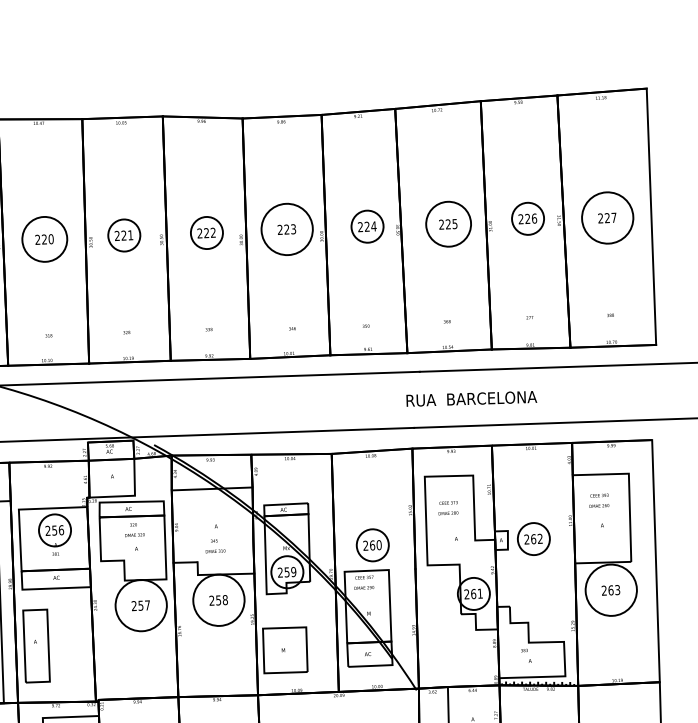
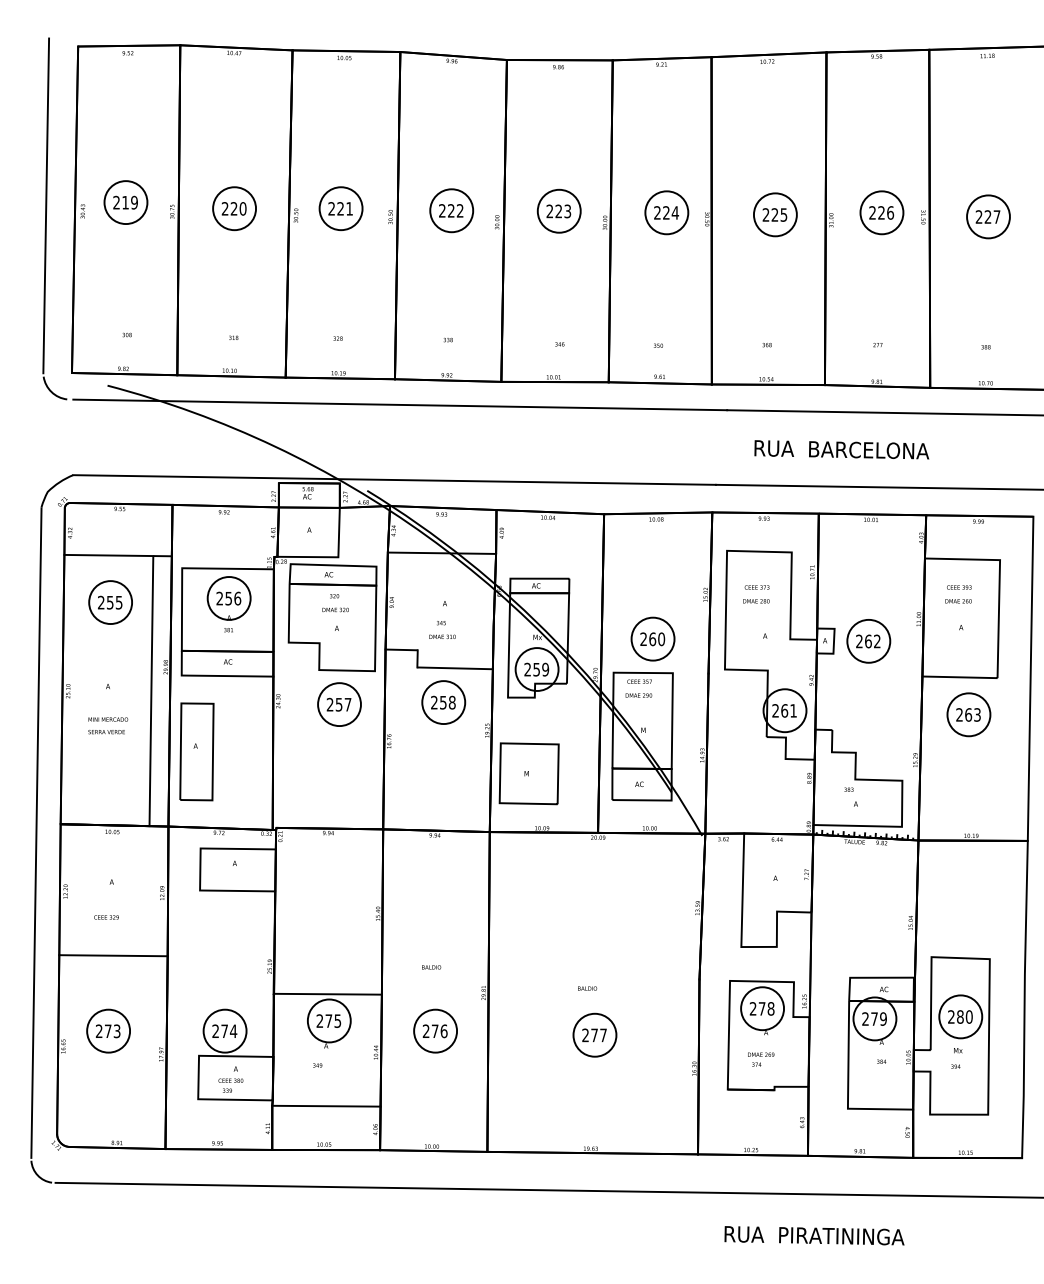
circle: (607, 217) -> (988, 216), size x0.62
circle: (447, 224) -> (774, 214), size x0.71
circle: (286, 228) -> (558, 210), size x0.62
circle: (44, 239) -> (234, 208), size x0.71
text: (471, 398) -> (841, 449), moved
circle: (610, 590) -> (968, 714), size x0.62
circle: (218, 600) -> (443, 702), size x0.62
circle: (141, 605) -> (339, 704), size x0.62

